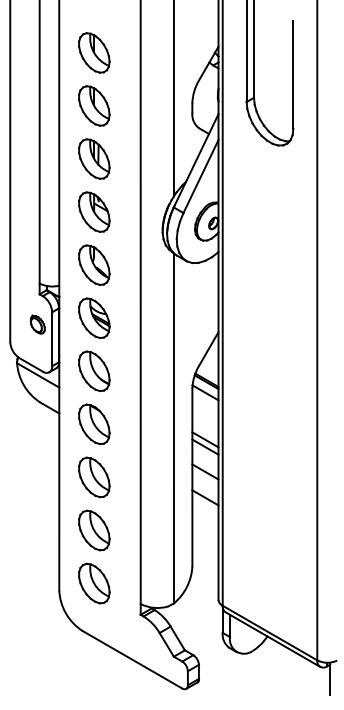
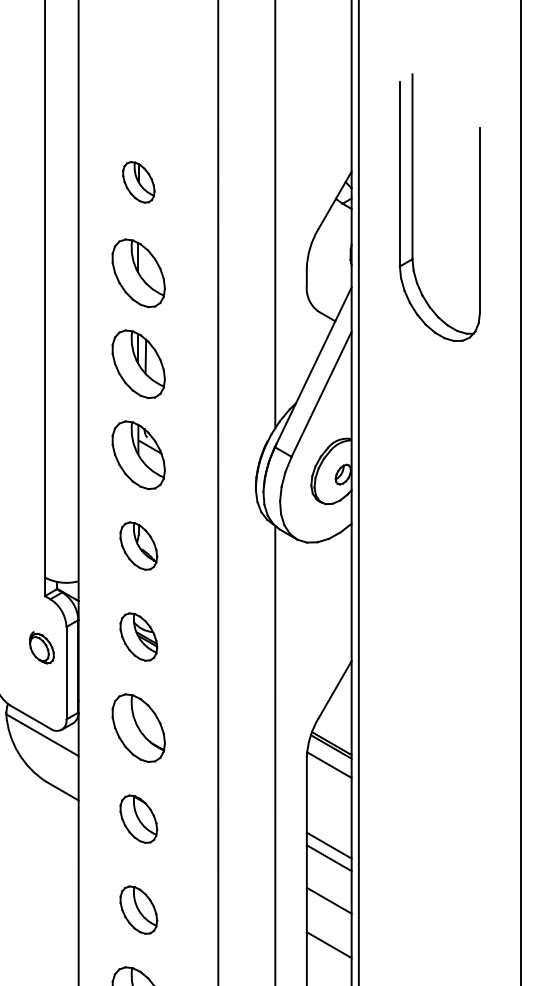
part: (94, 52) -> (139, 181), size x0.6
part: (94, 264) -> (139, 545), size x0.7
part: (94, 317) -> (139, 635), size x0.7
part: (94, 424) -> (139, 819), size x0.7
part: (94, 477) -> (139, 910), size x0.7

